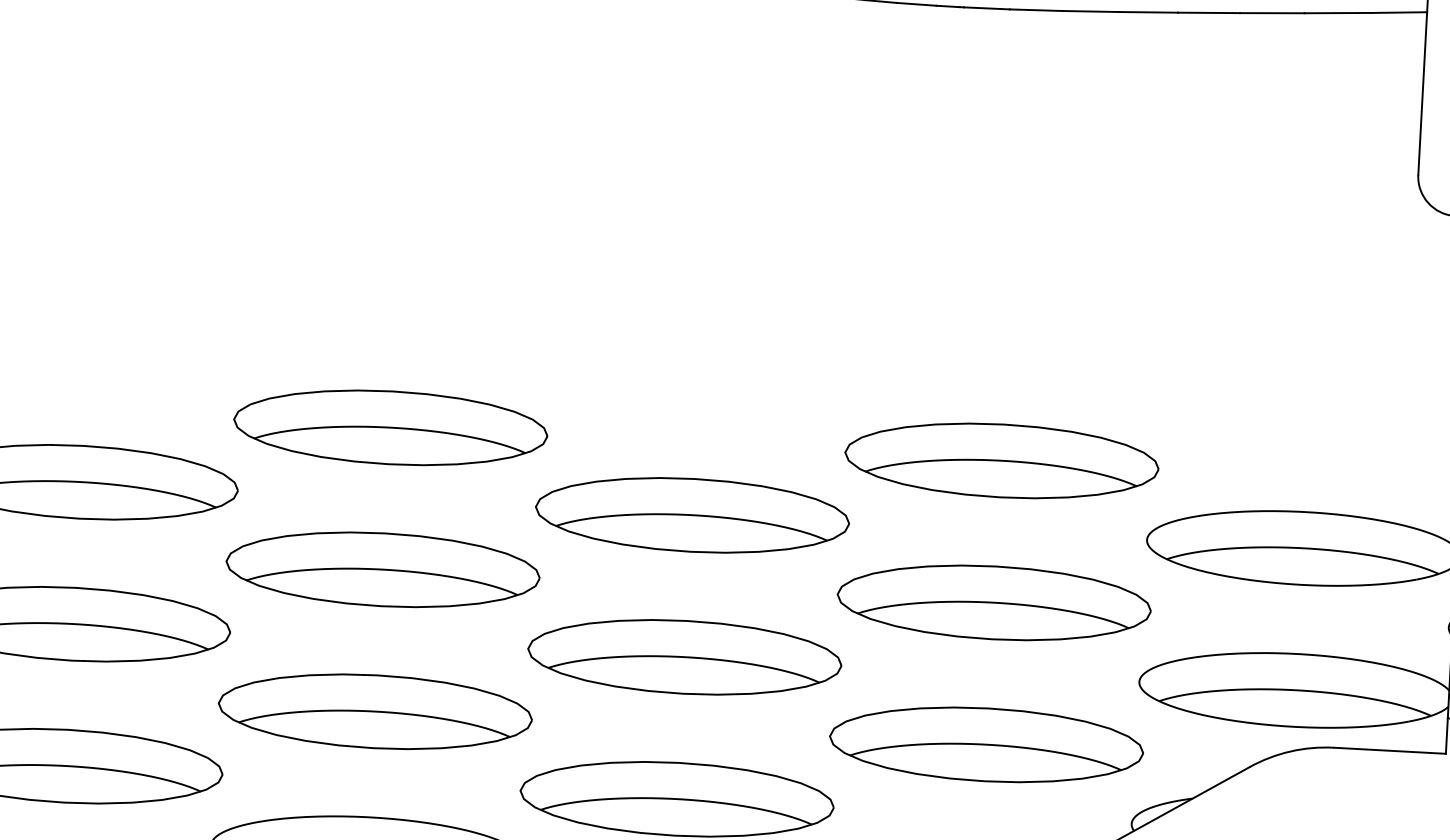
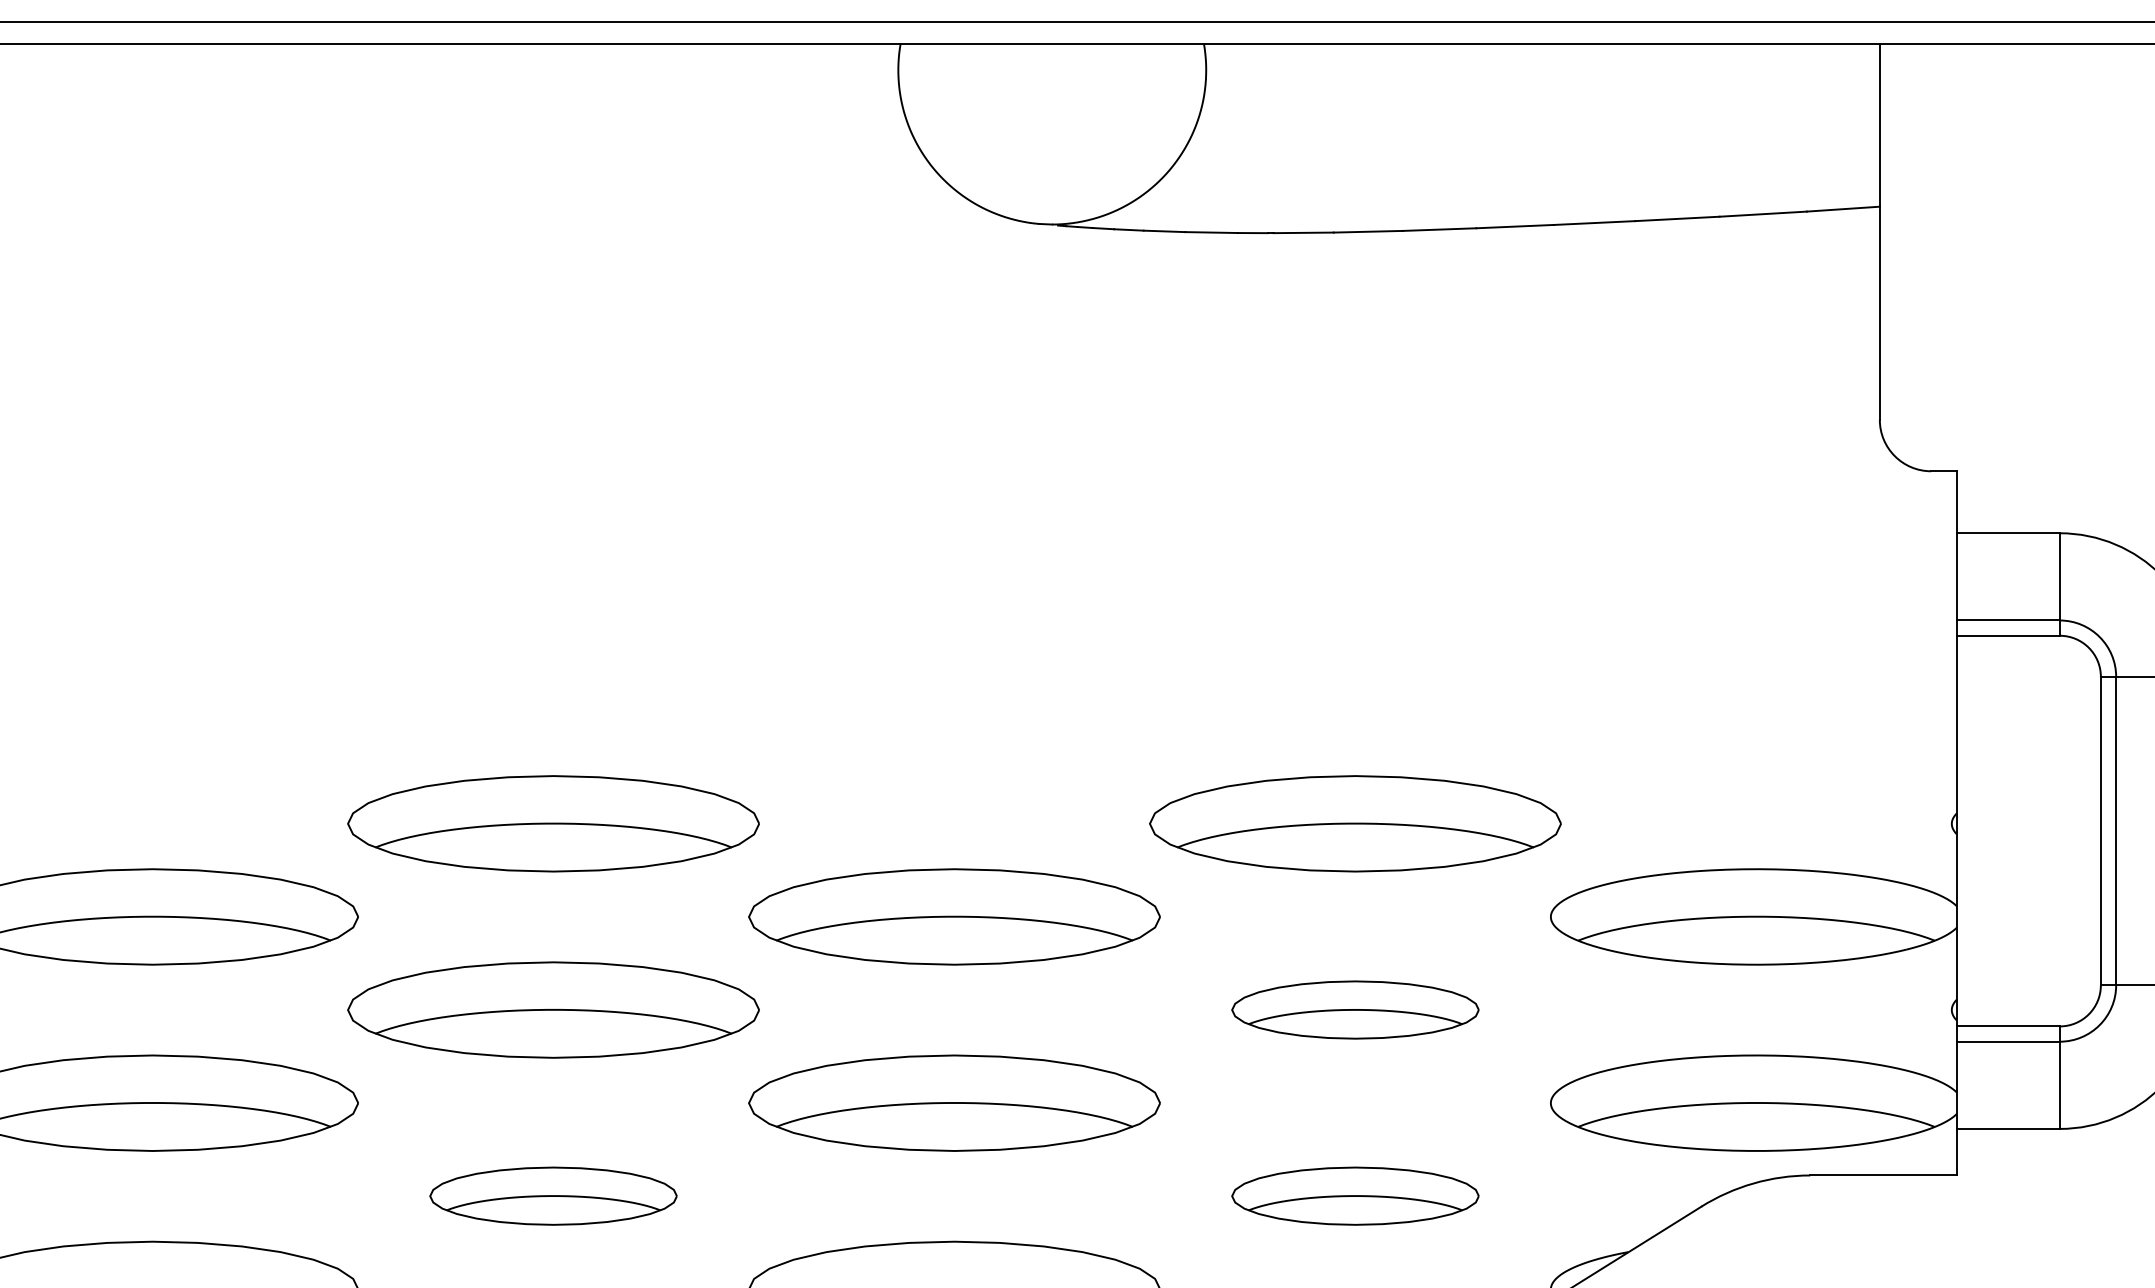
part: (994, 602) -> (1355, 1009), size x0.6
part: (375, 711) -> (553, 1195), size x0.6
part: (986, 744) -> (1355, 1195), size x0.6

